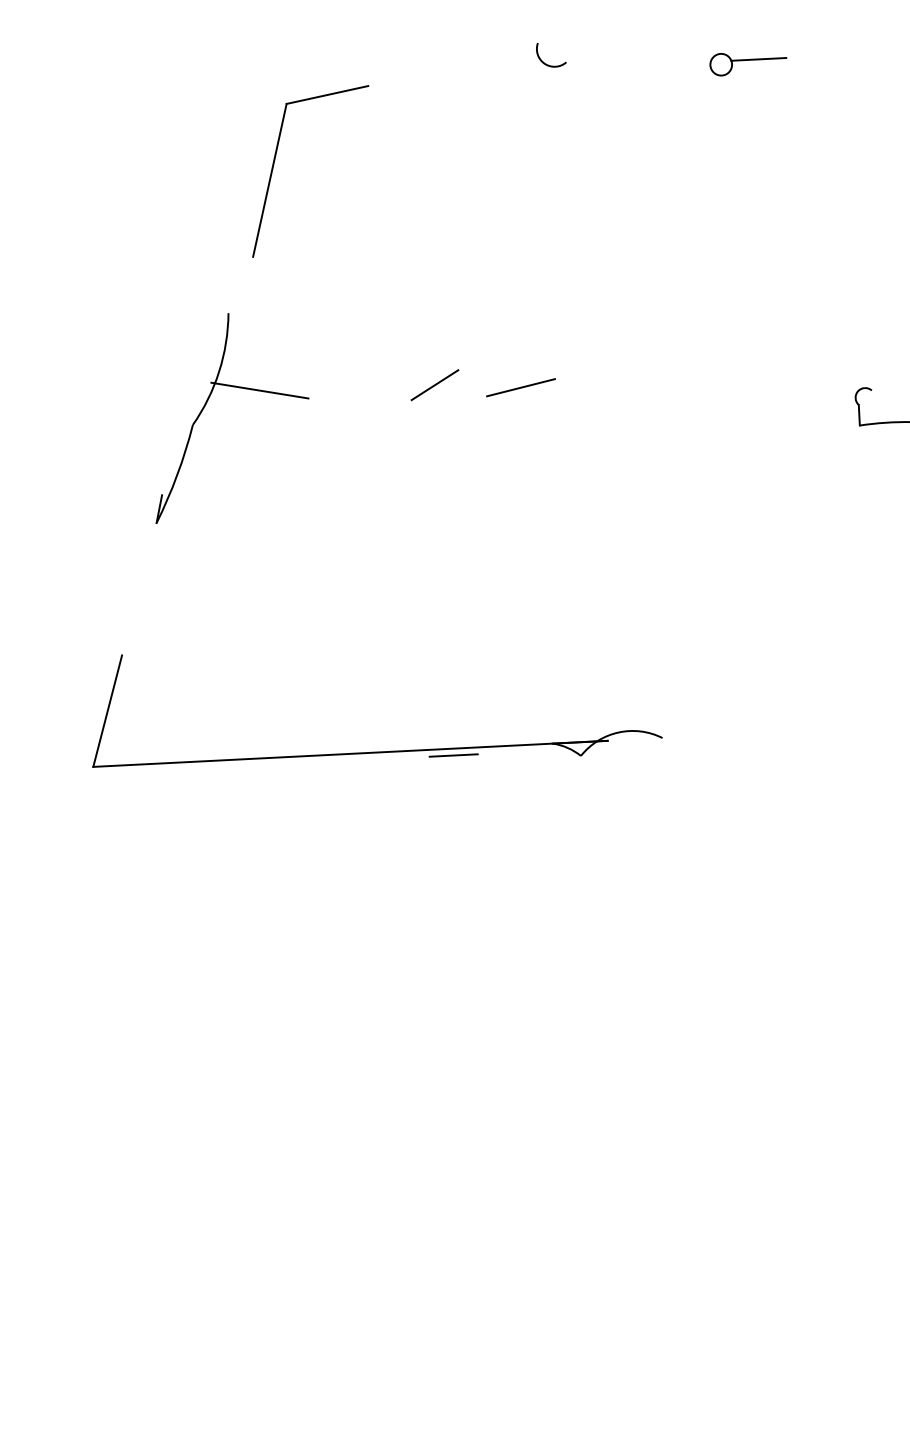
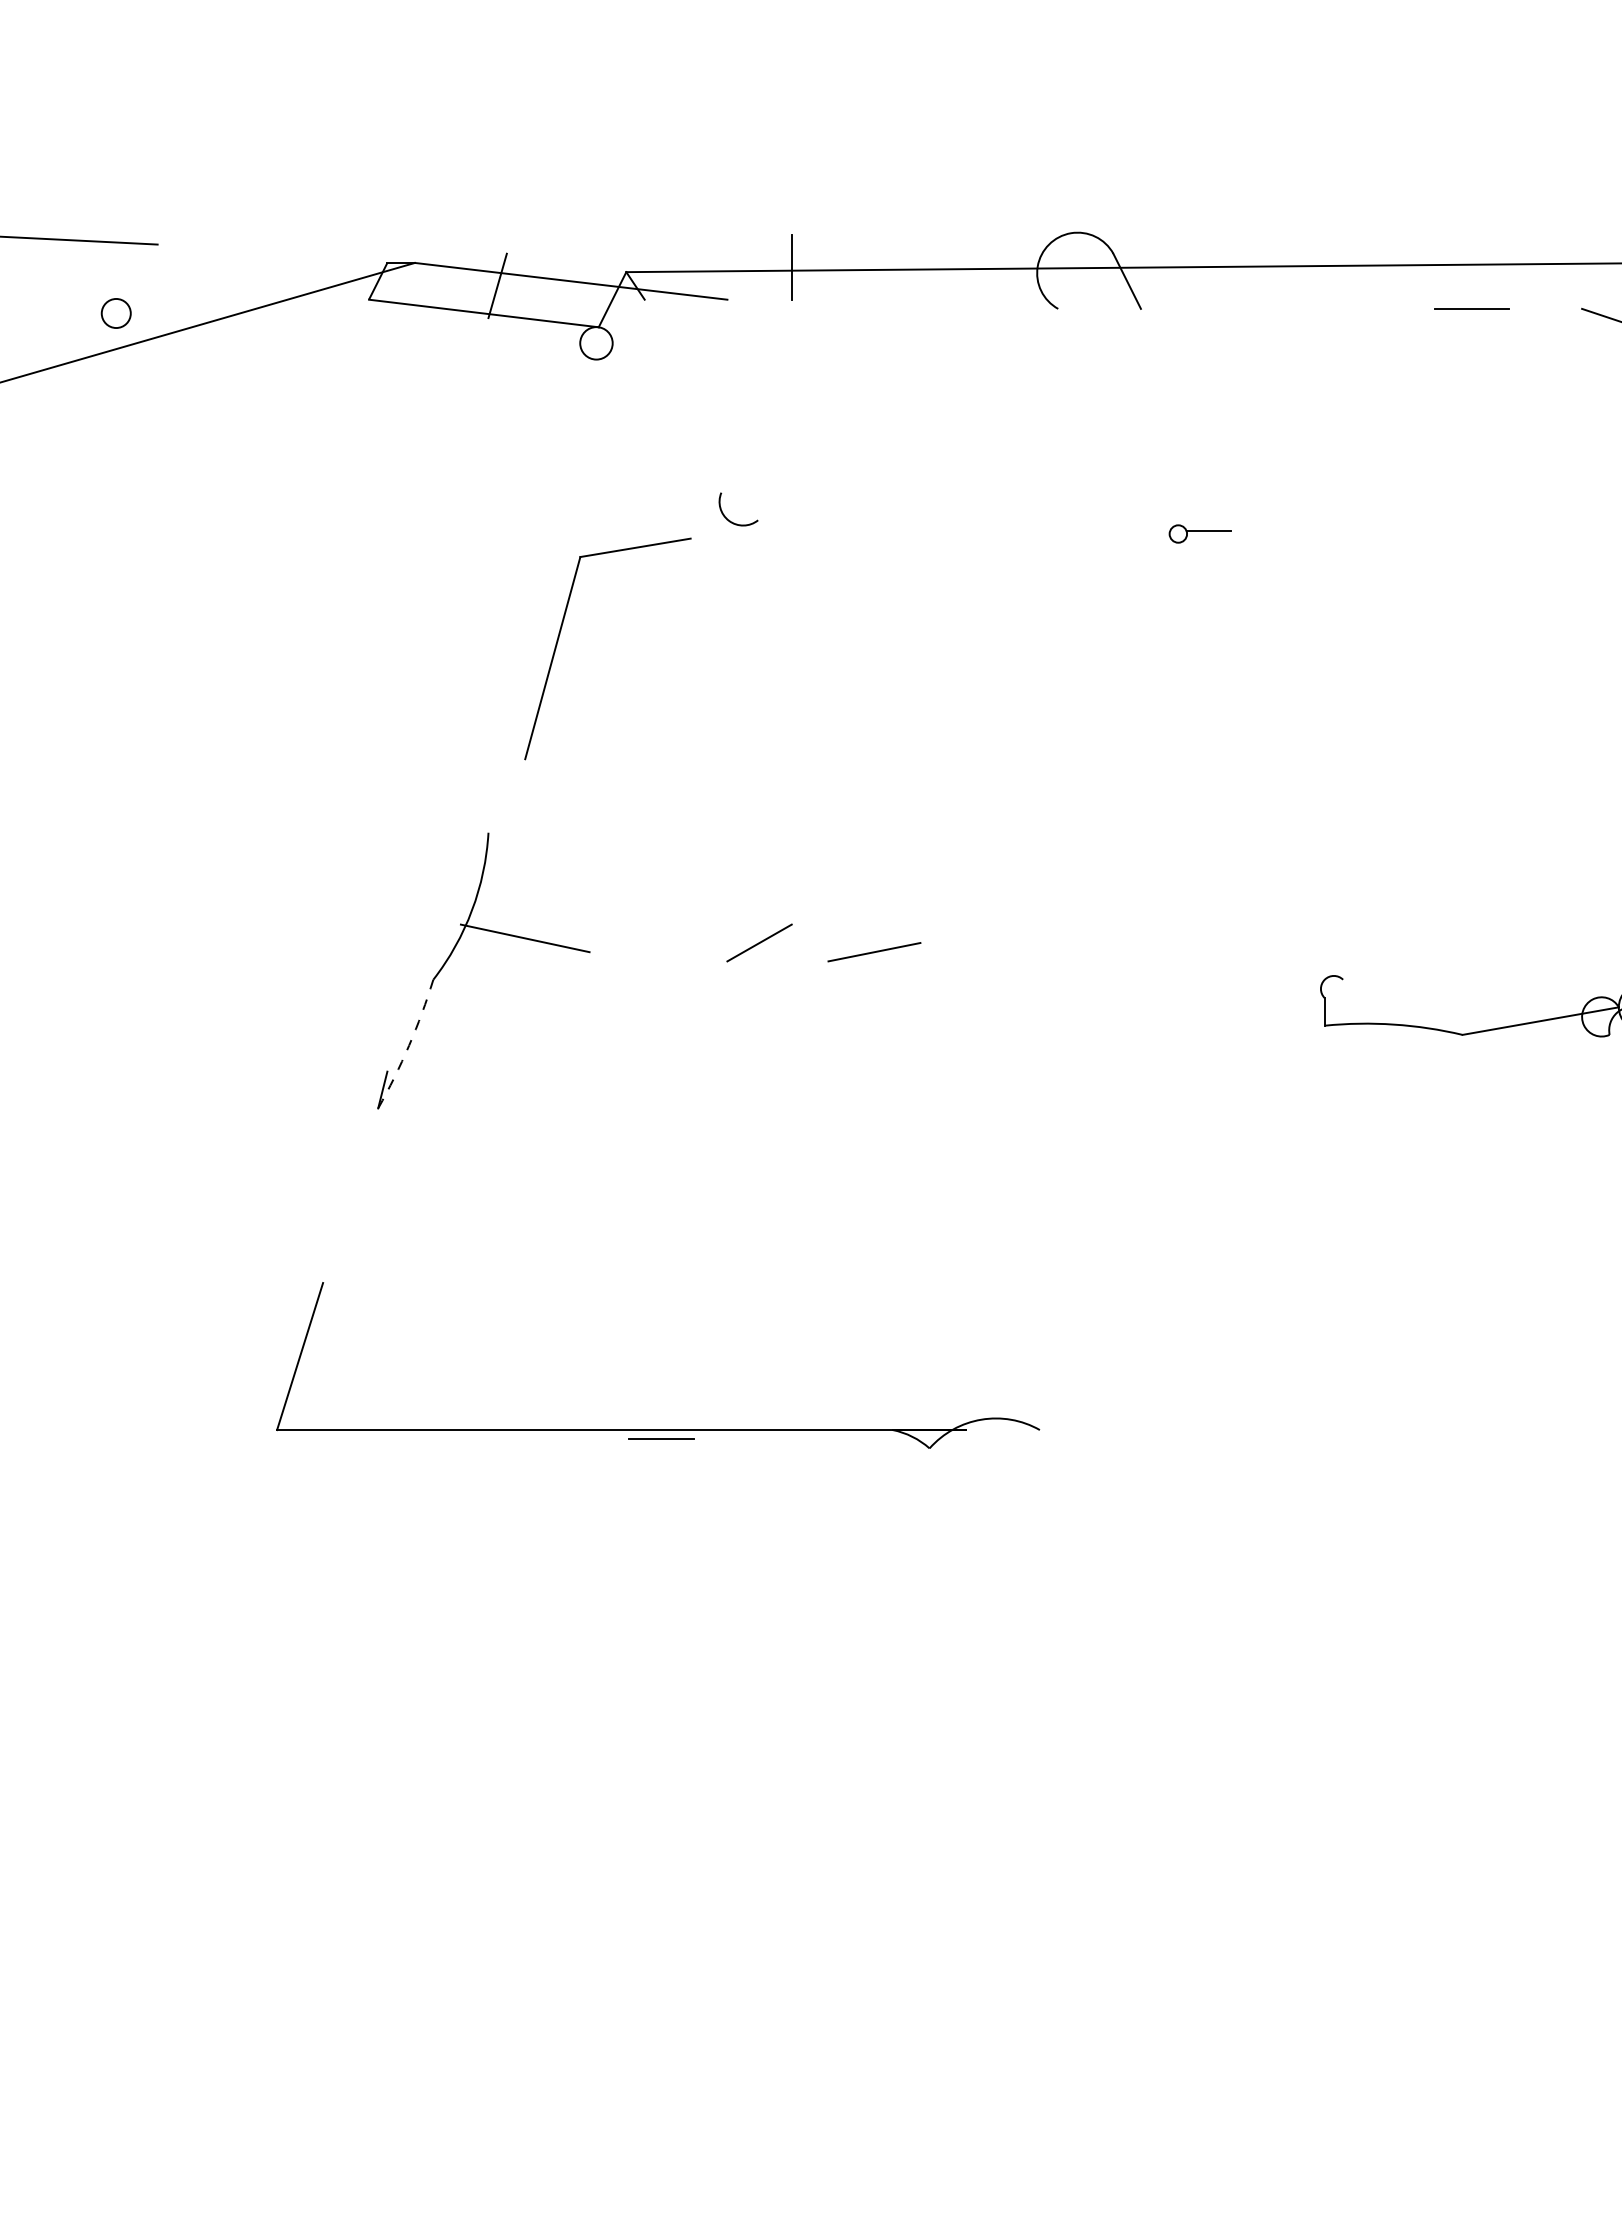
part: (747, 62) -> (1199, 533), size x0.6
arc: (547, 64) -> (732, 521), moved
arc: (177, 474) -> (409, 1045), solid -> dashed
line: (453, 754) -> (661, 1438), moved

